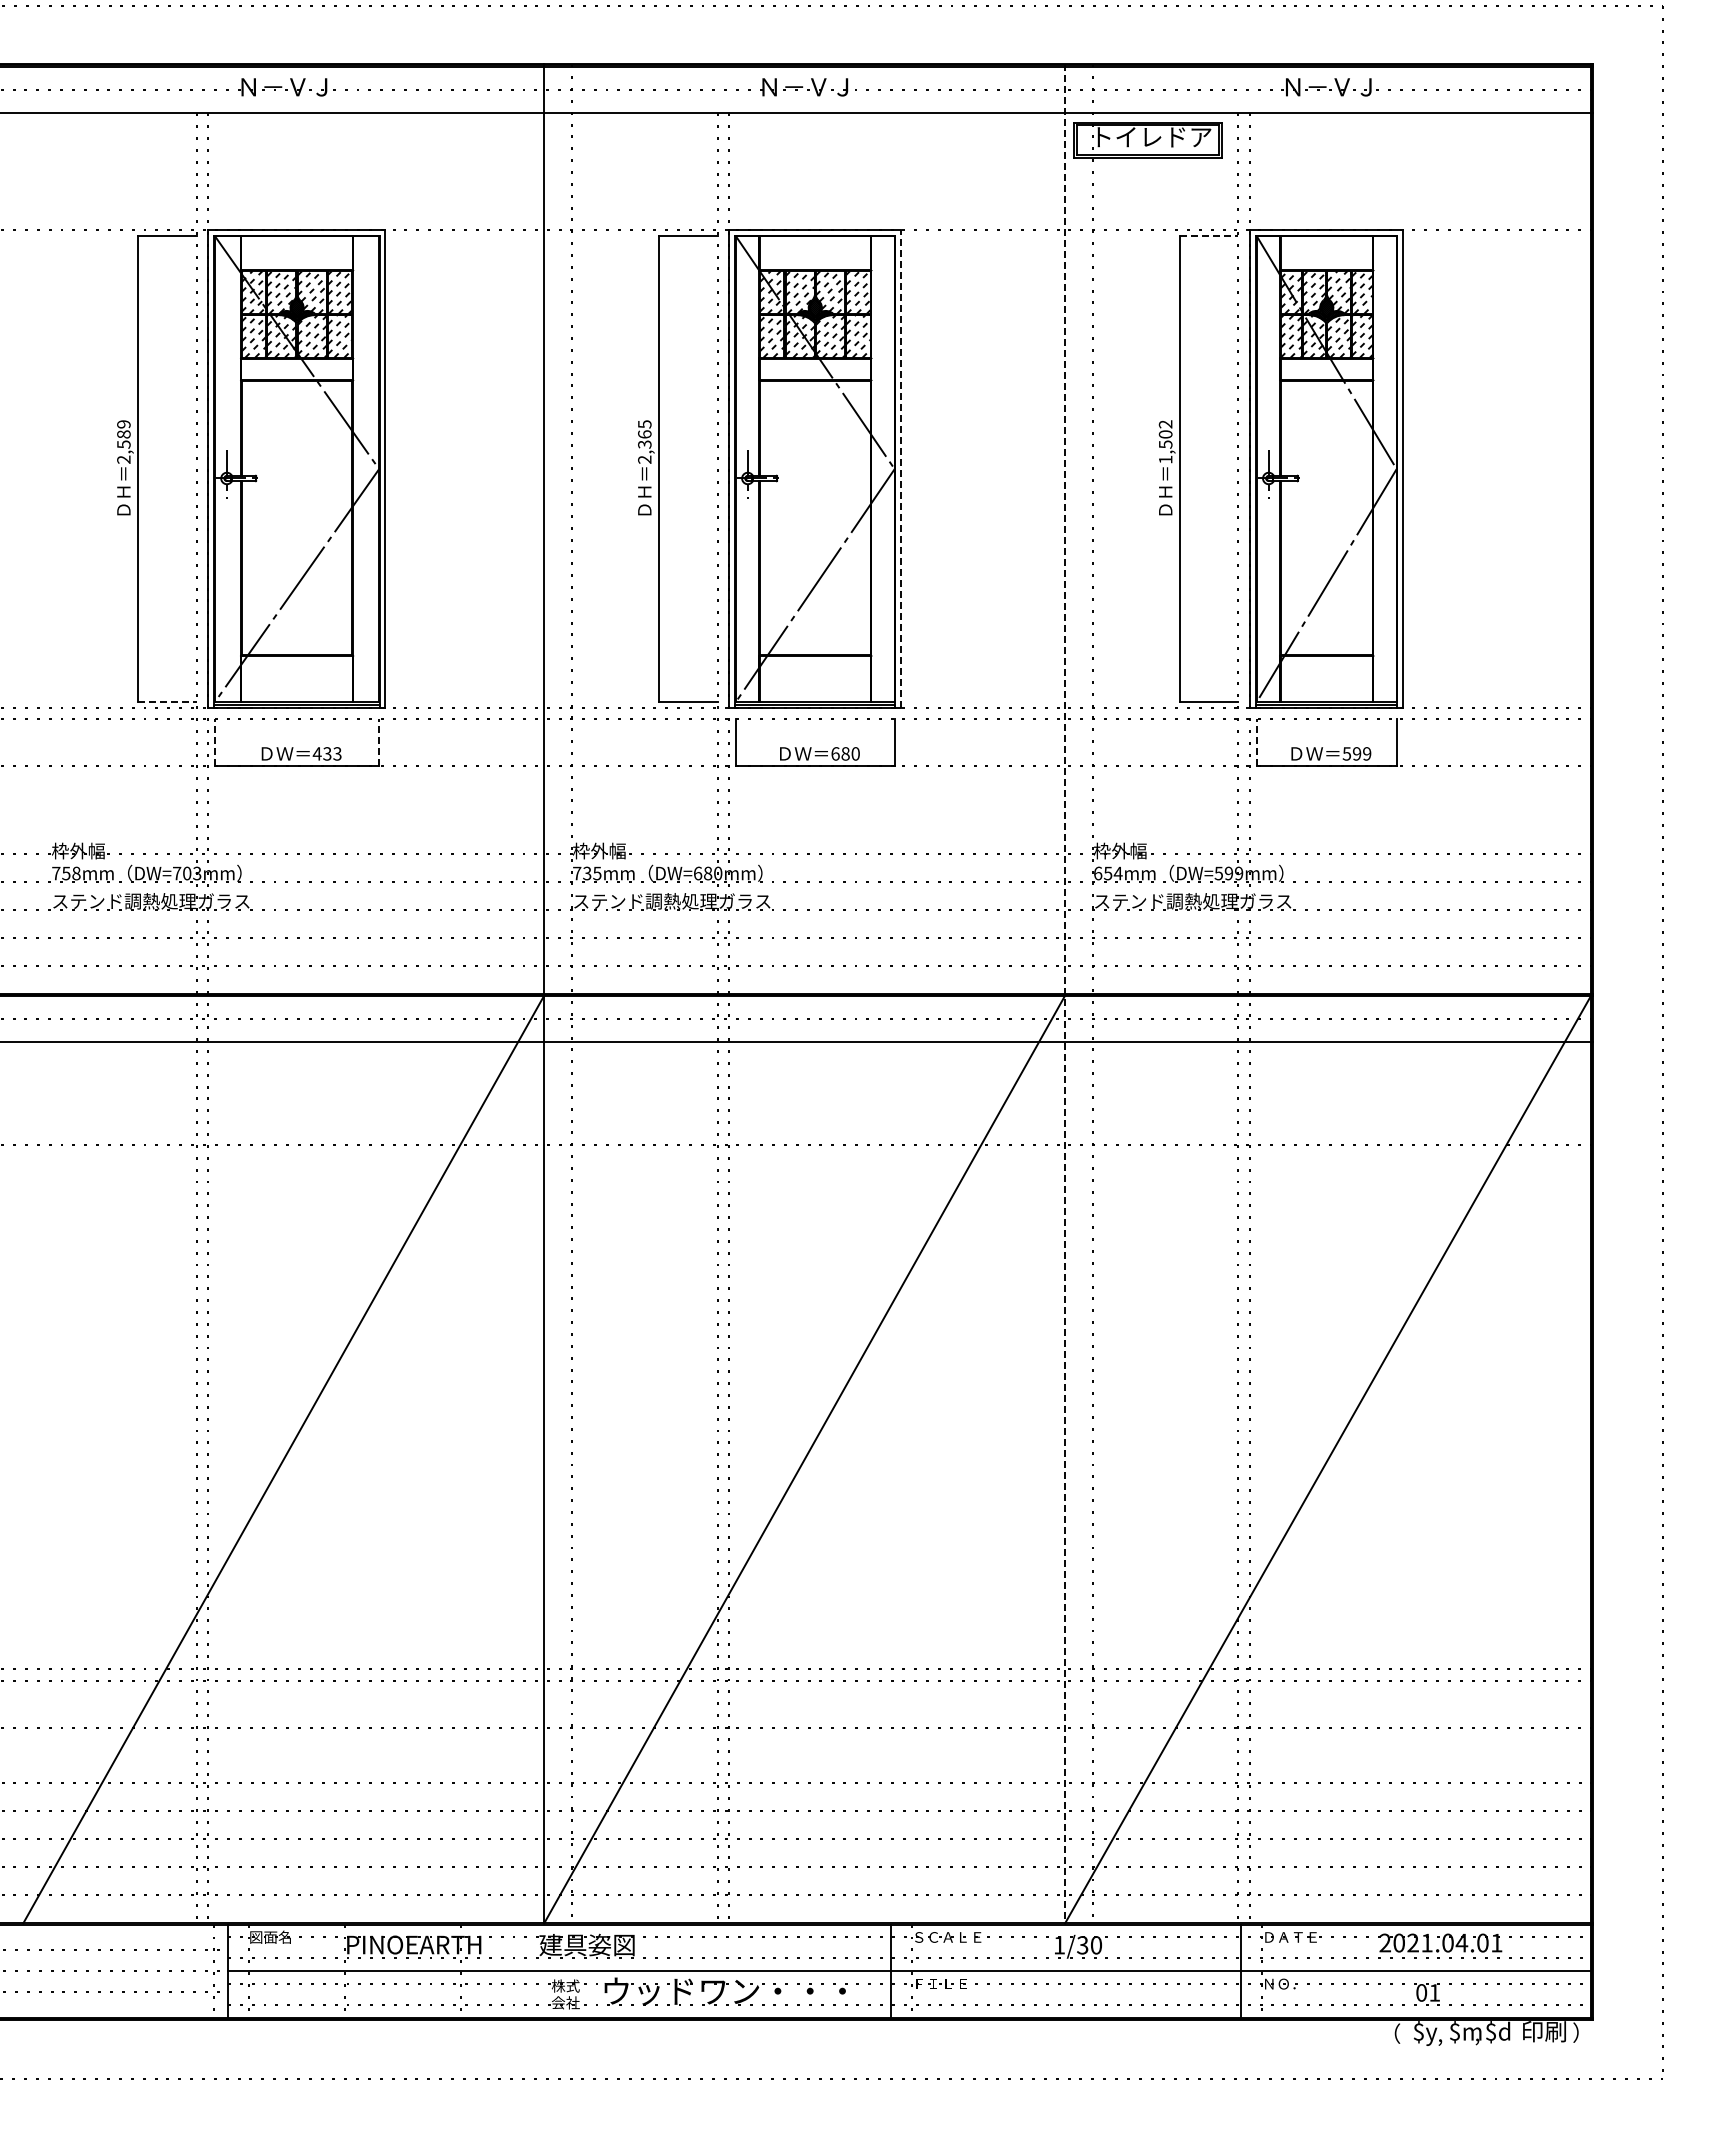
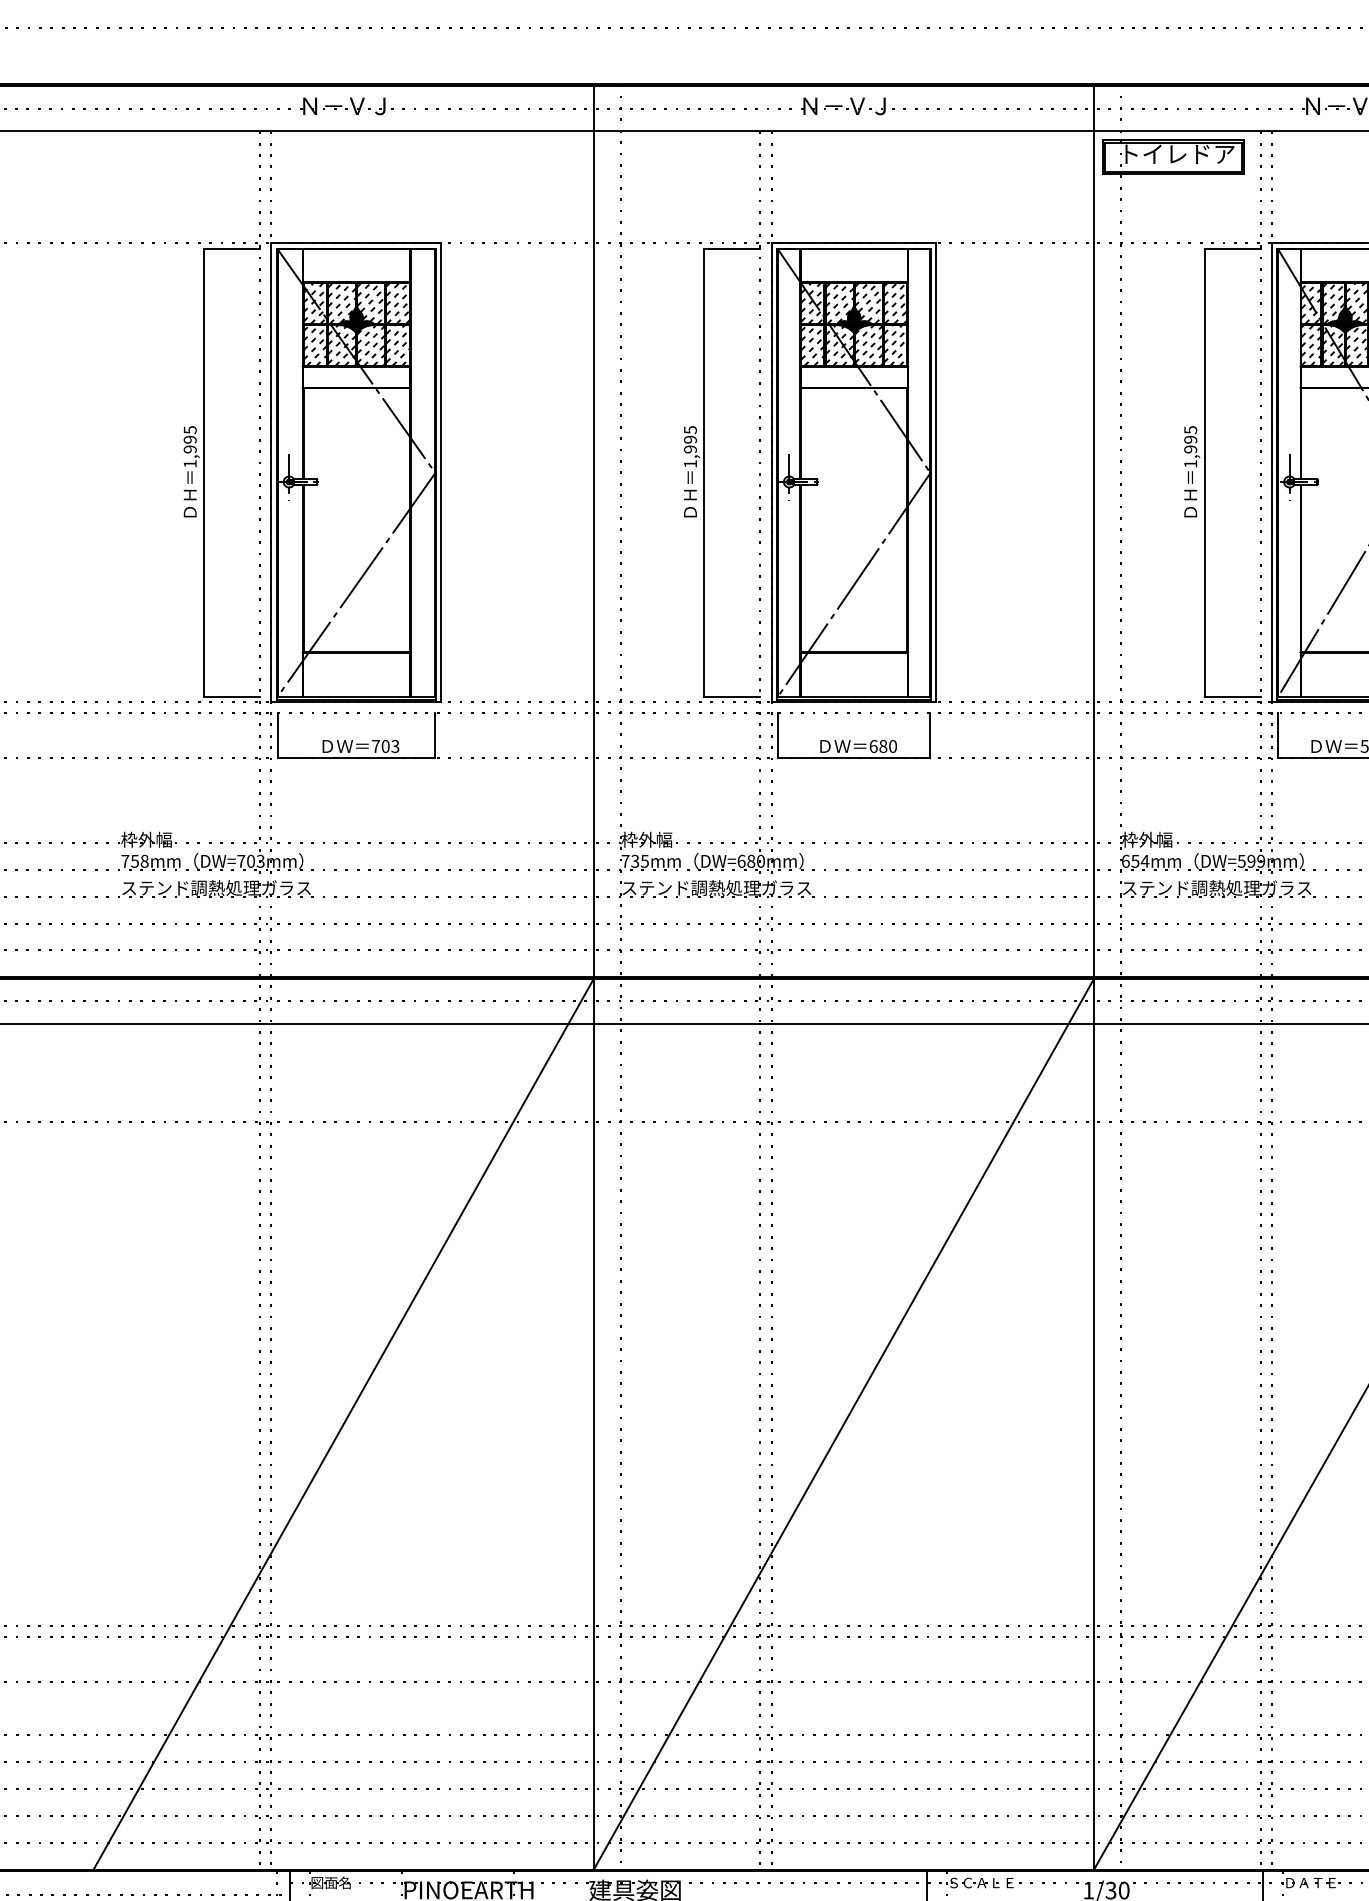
line: (1209, 236) -> (1232, 249), dashed -> solid
text: (1165, 434) -> (1190, 439), 1,502 -> 1,995
text: (123, 441) -> (189, 446), 2,589 -> 1,995
text: (644, 446) -> (690, 451), 2,365 -> 1,995
line: (900, 468) -> (936, 472), dashed -> solid
line: (167, 701) -> (232, 696), dashed -> solid
line: (215, 742) -> (278, 735), dashed -> solid
line: (379, 742) -> (435, 735), dashed -> solid
line: (1256, 742) -> (1277, 735), dashed -> solid
text: (321, 753) -> (380, 746), 433 -> 703
line: (1065, 993) -> (1094, 976), dashed -> solid

